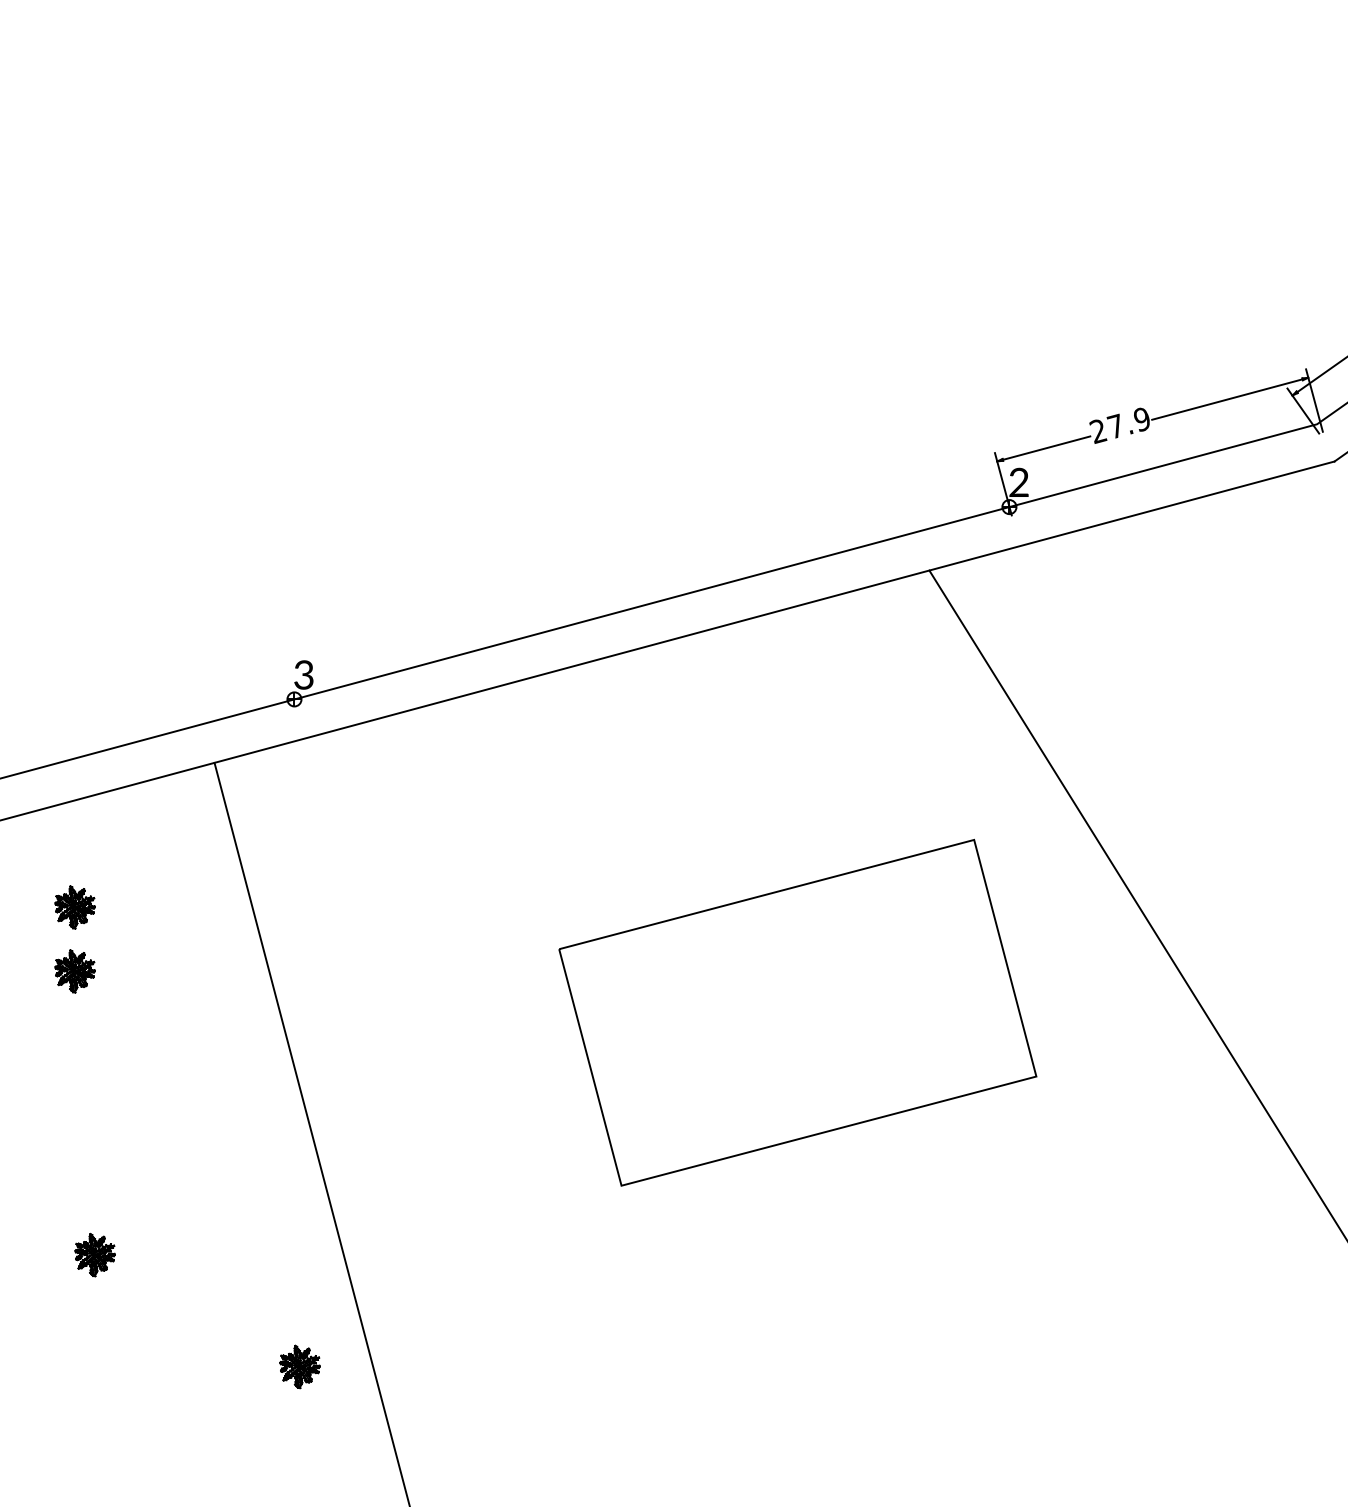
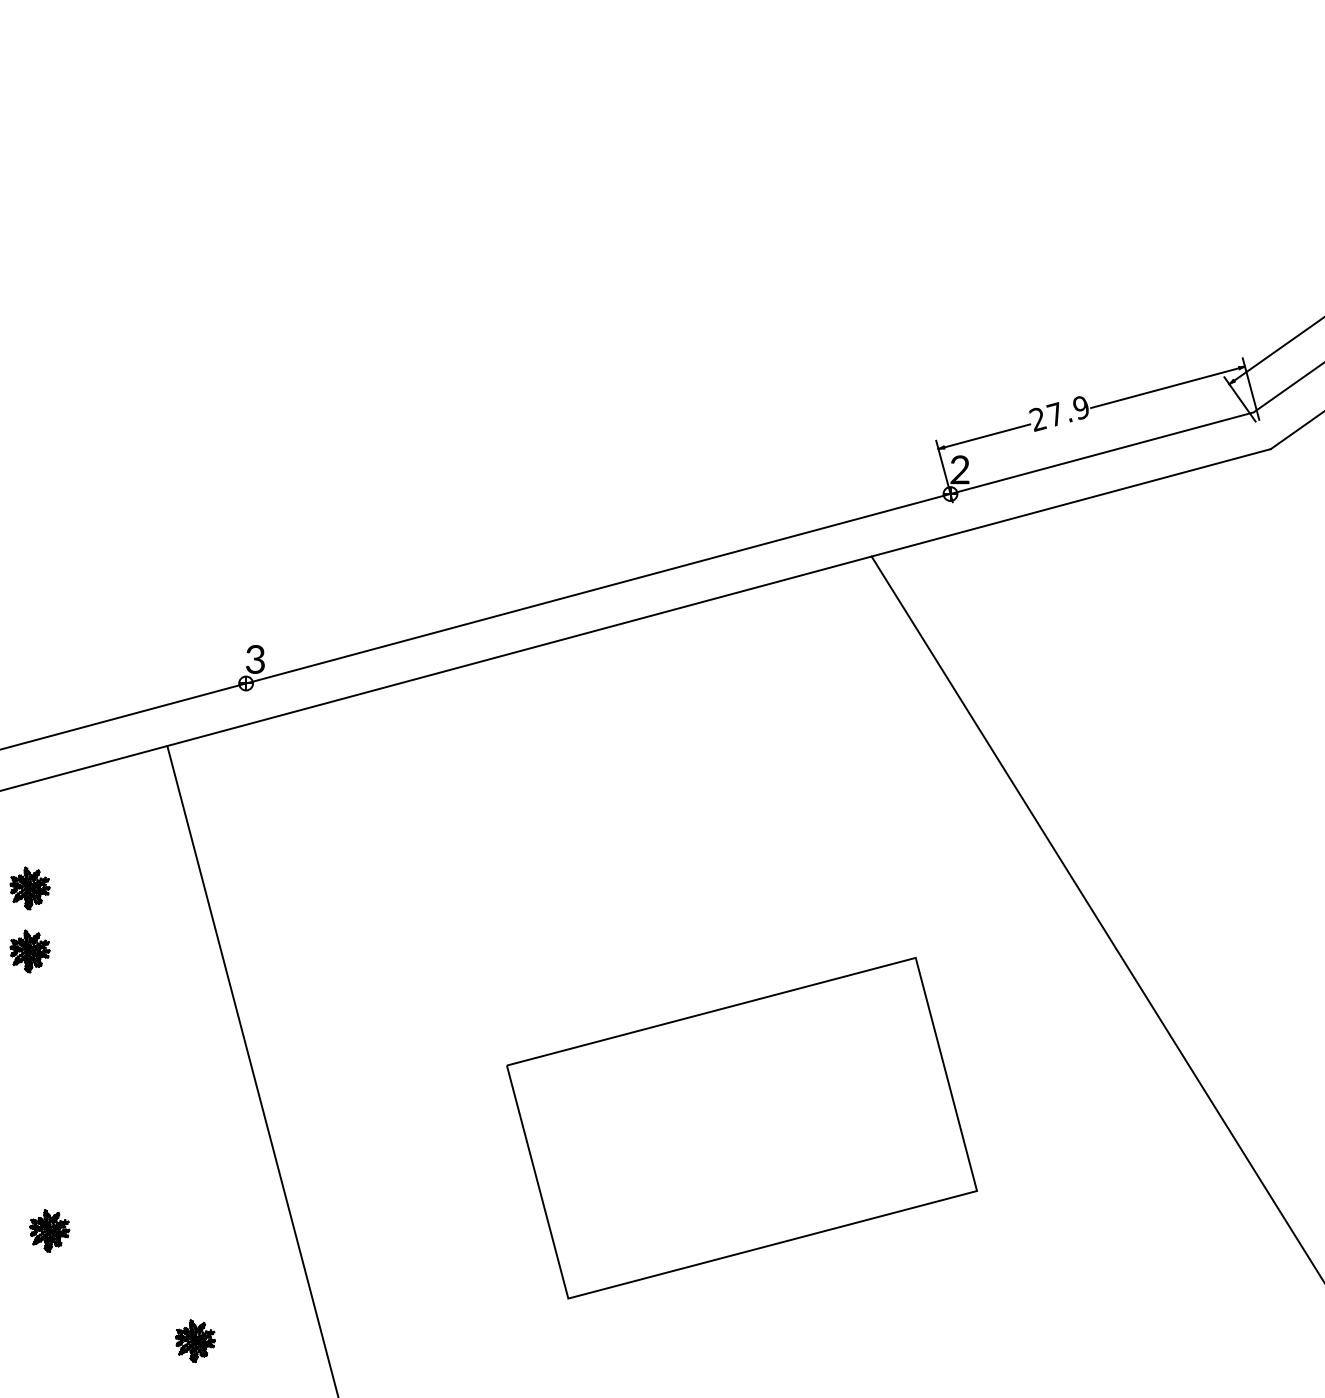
part: (797, 1012) -> (741, 1127), moved
part: (299, 1366) -> (194, 1340), moved

